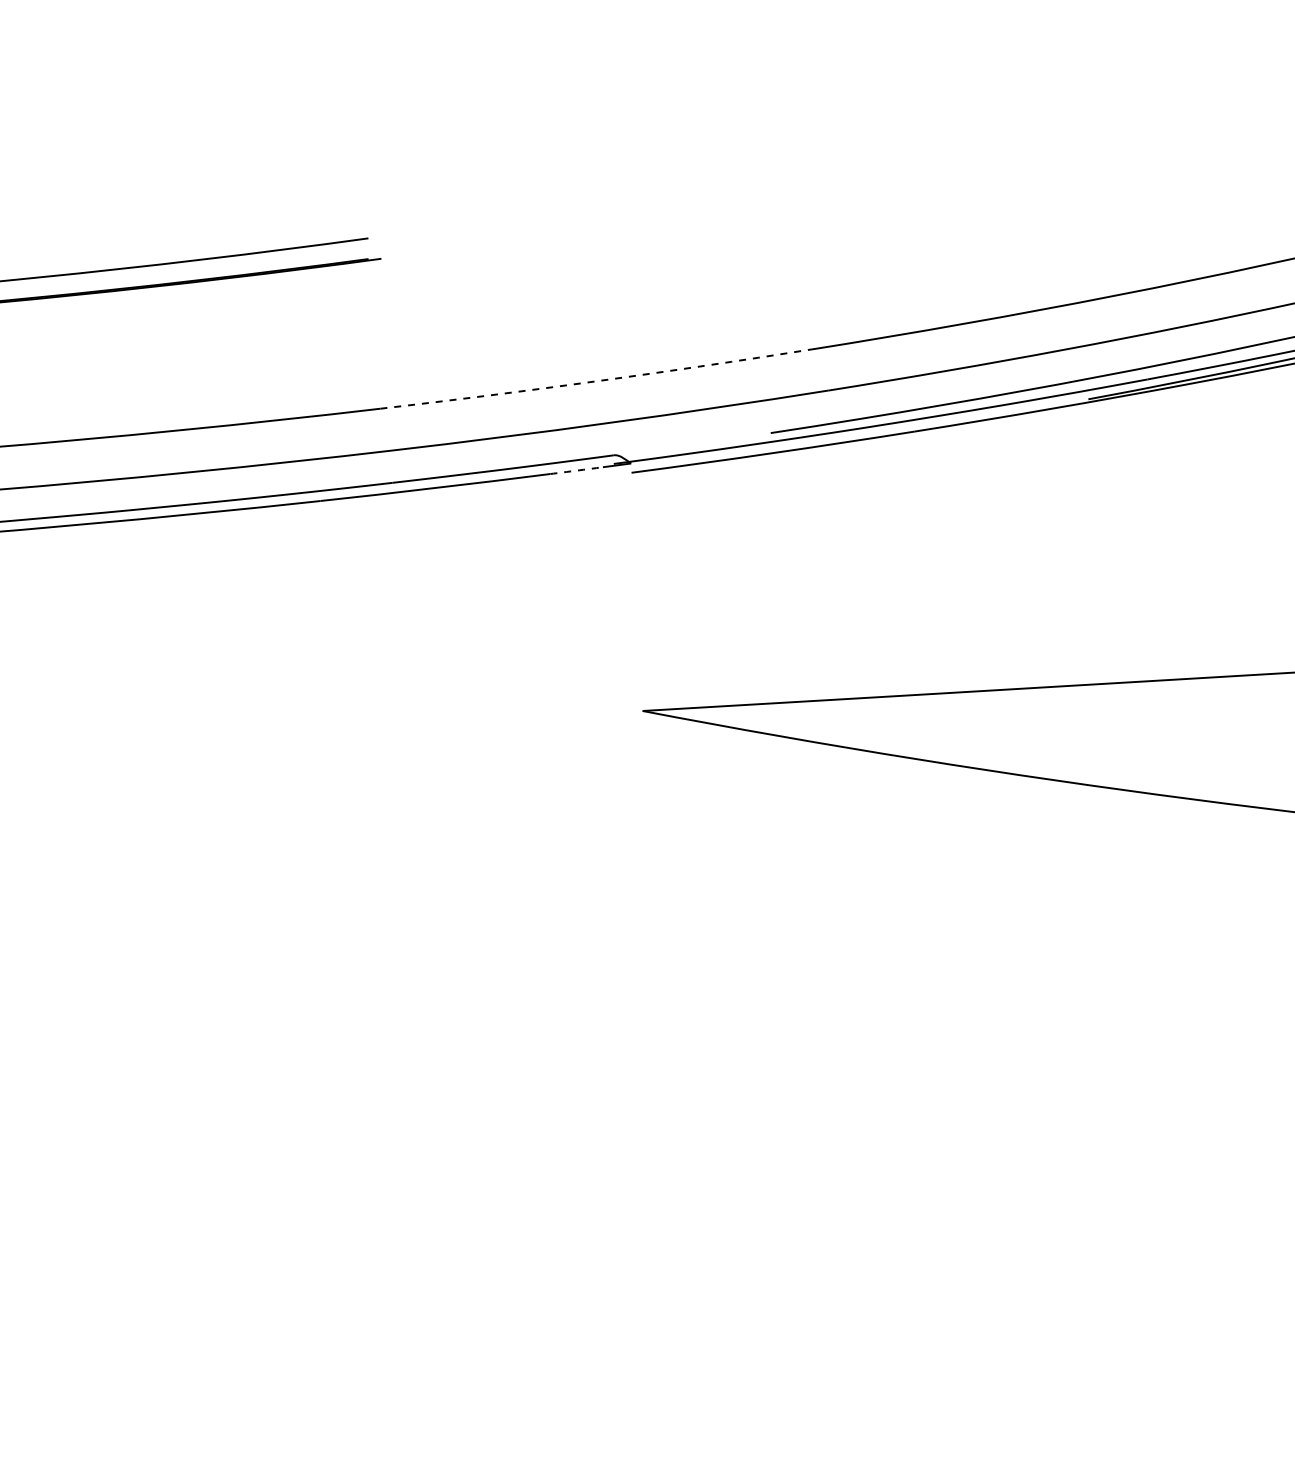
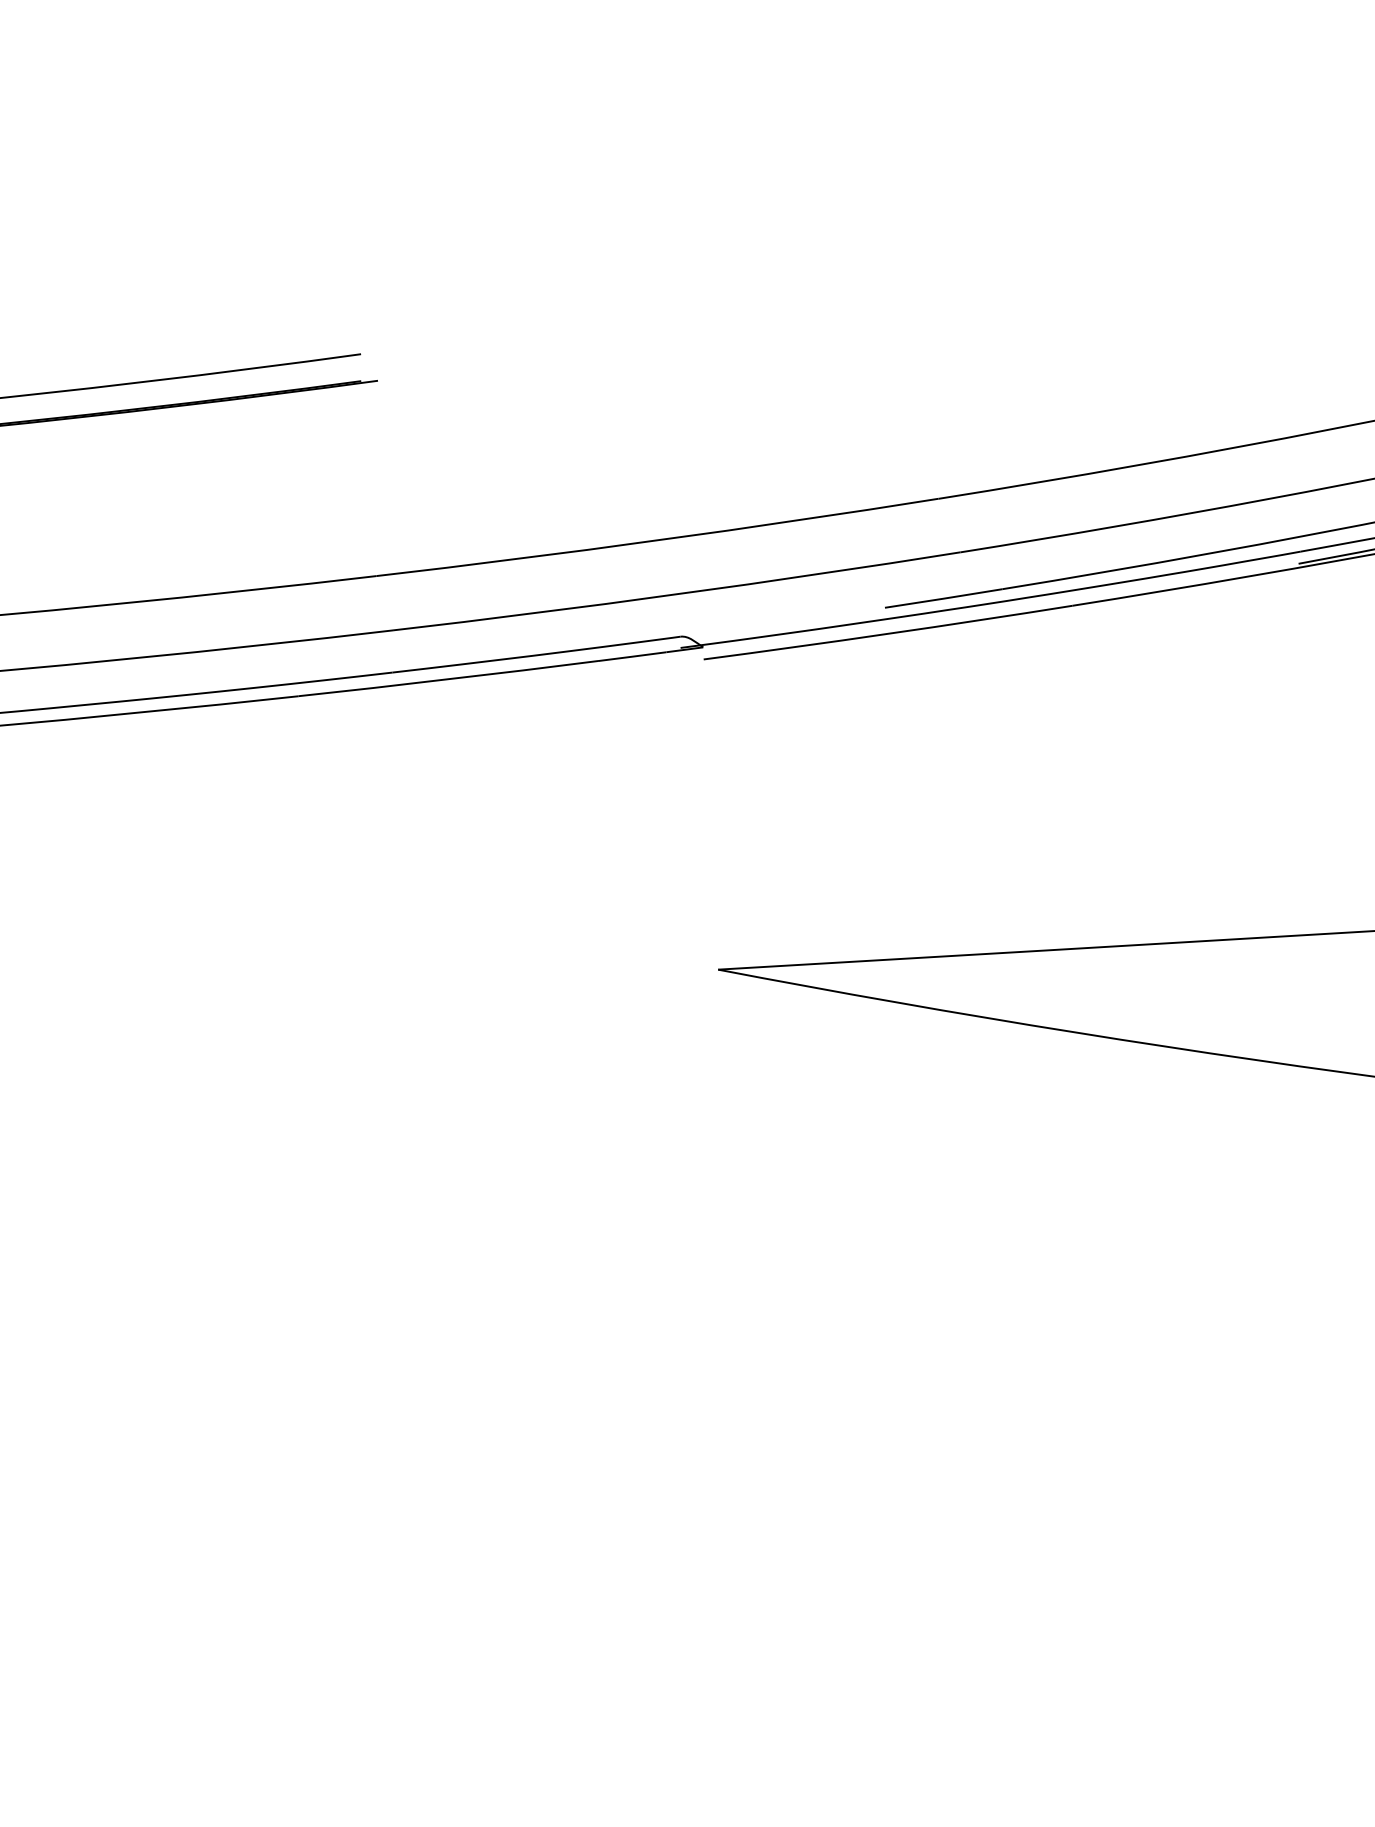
arc: (596, 381) -> (658, 540), dashed -> solid
arc: (576, 470) -> (632, 656), dashed -> solid

